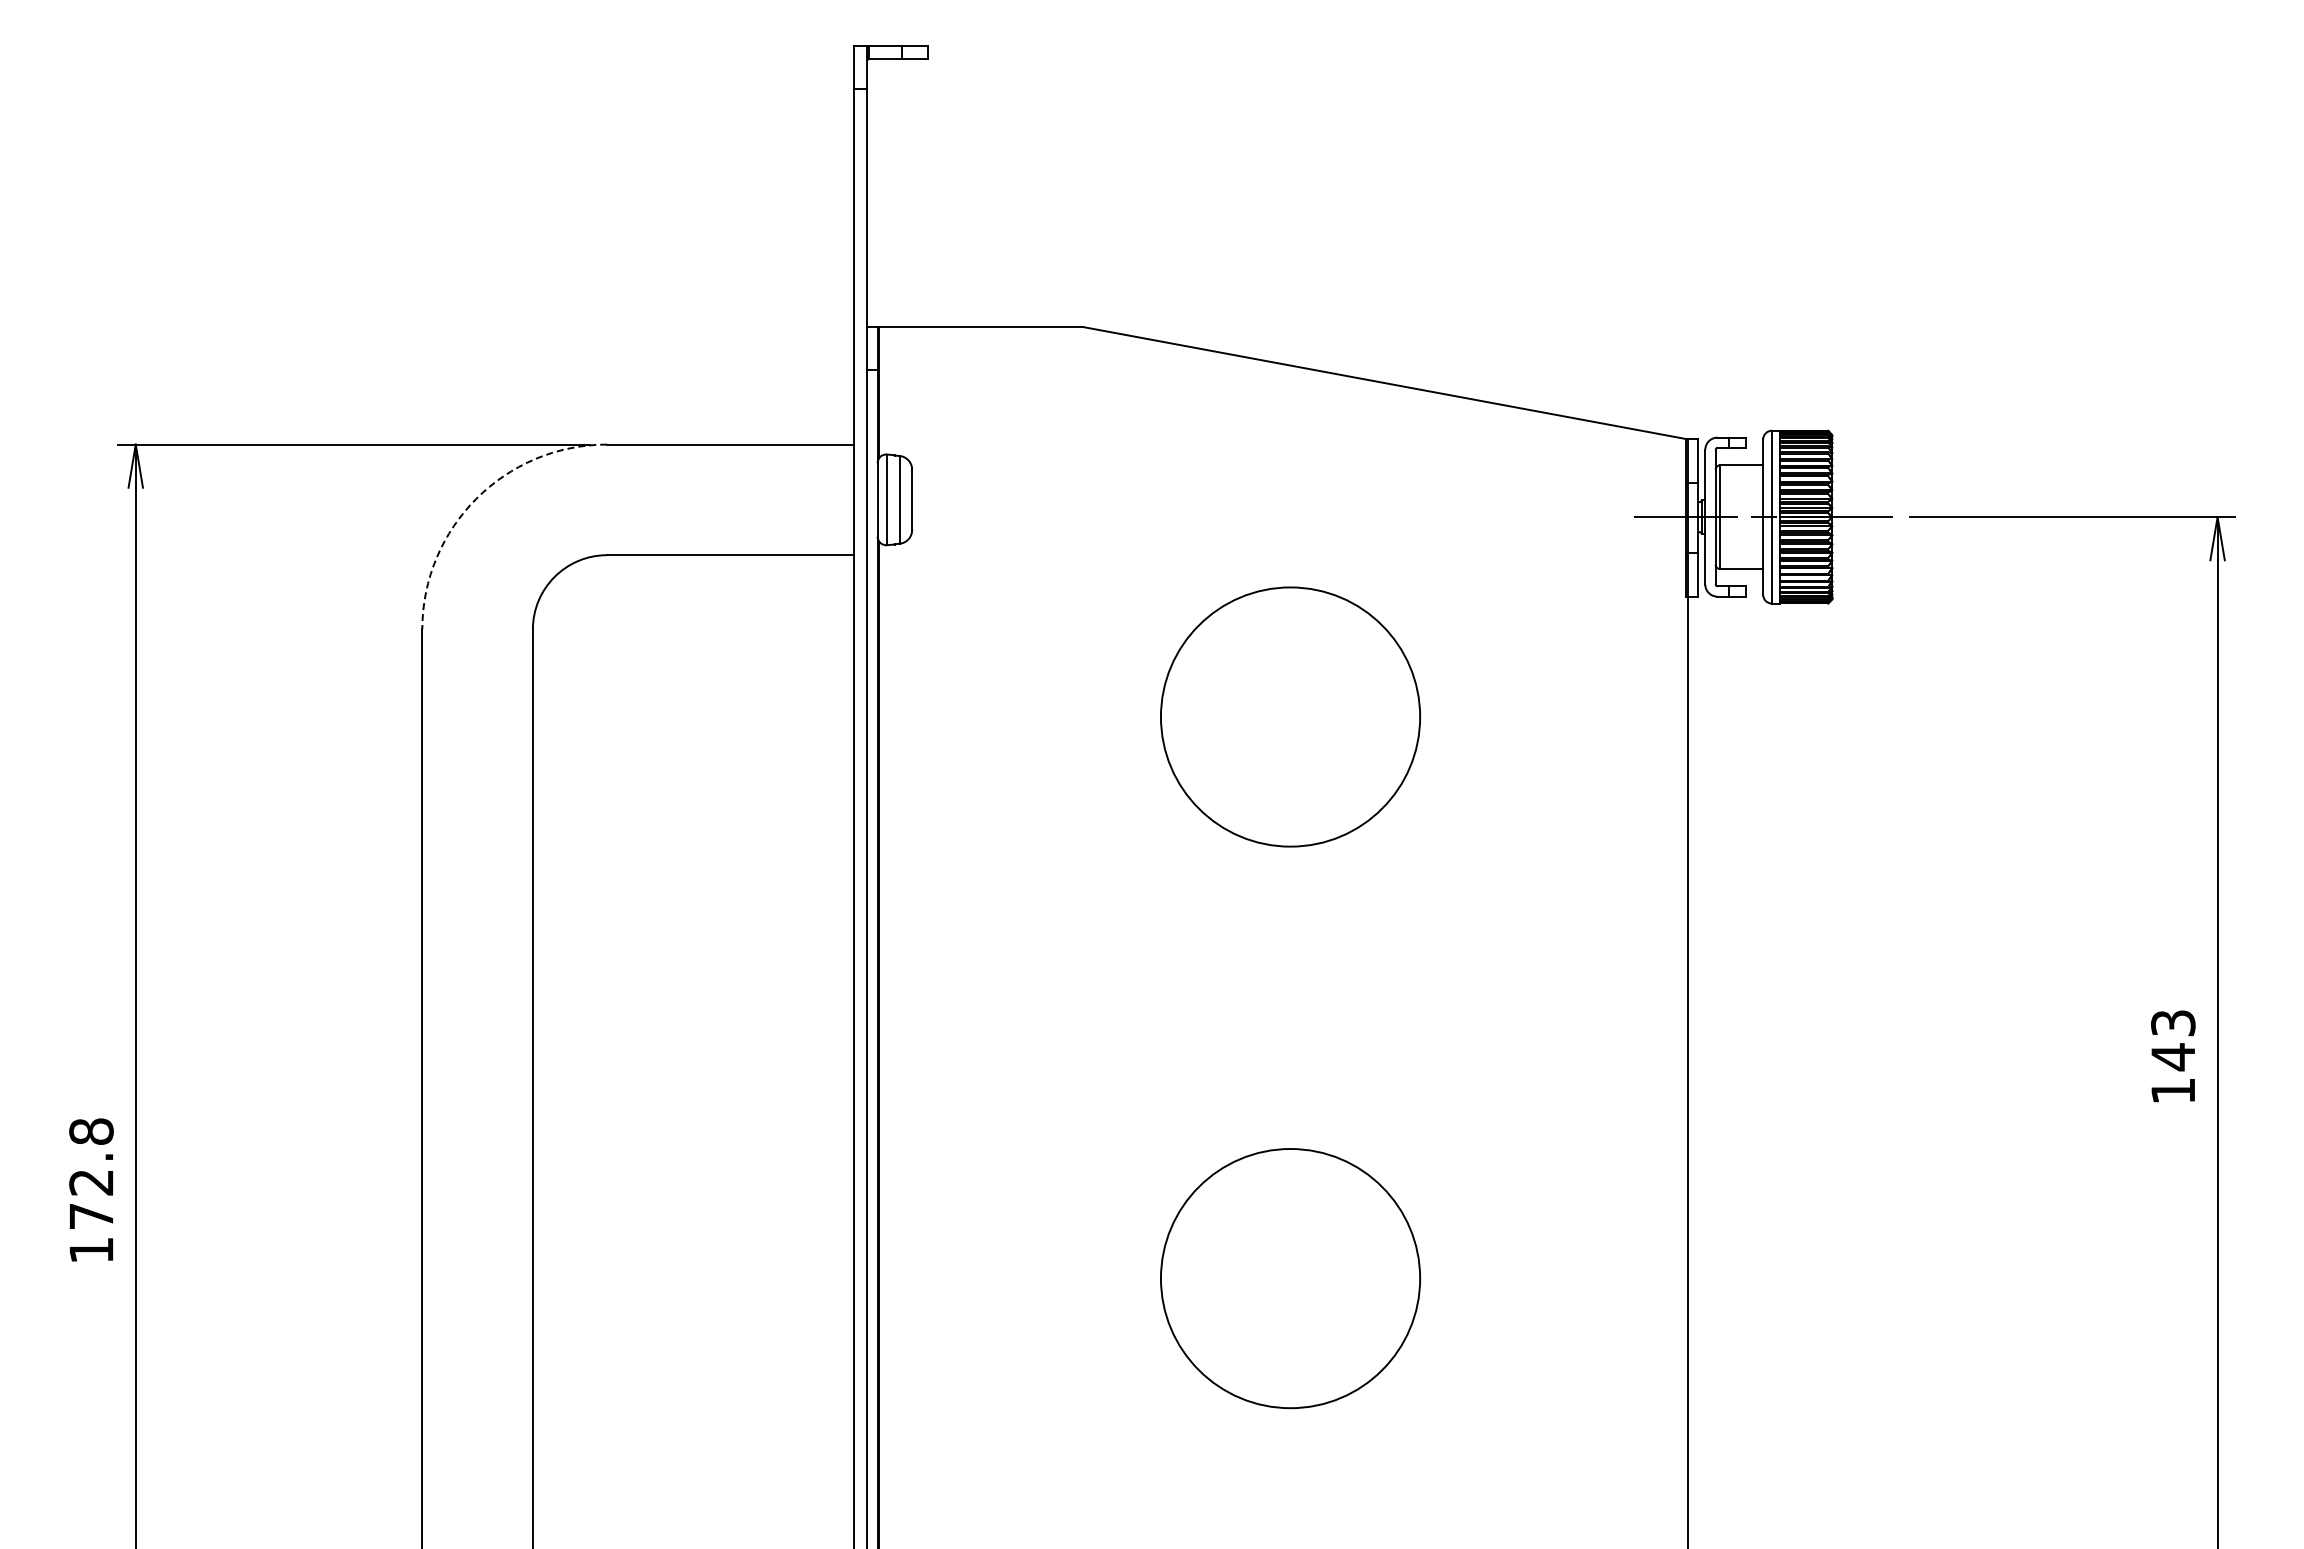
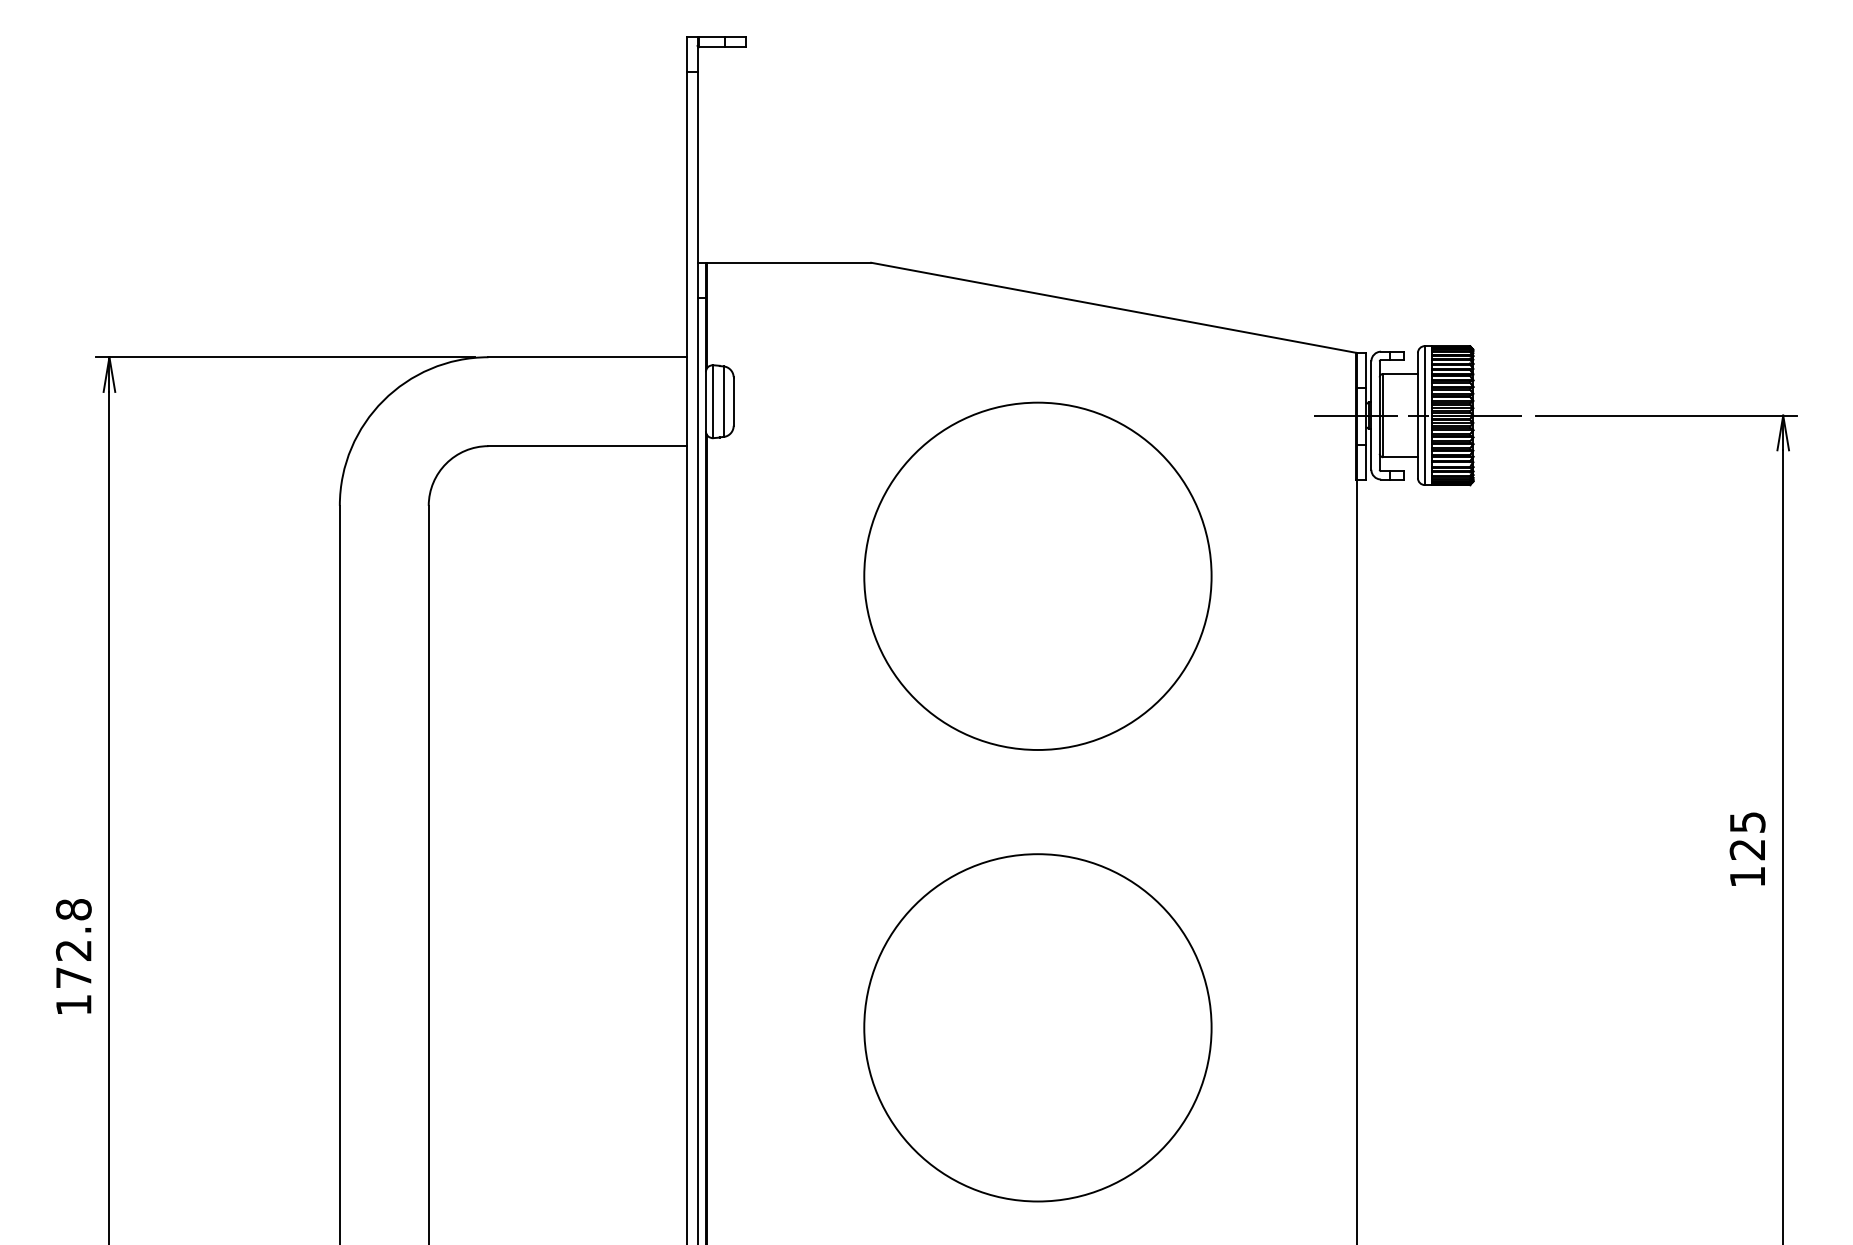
arc: (476, 498) -> (383, 400), dashed -> solid
circle: (1290, 716) -> (1037, 575), size x1.67
text: (2172, 1040) -> (1746, 836), 143 -> 125
circle: (1290, 1278) -> (1037, 1027), size x1.67

